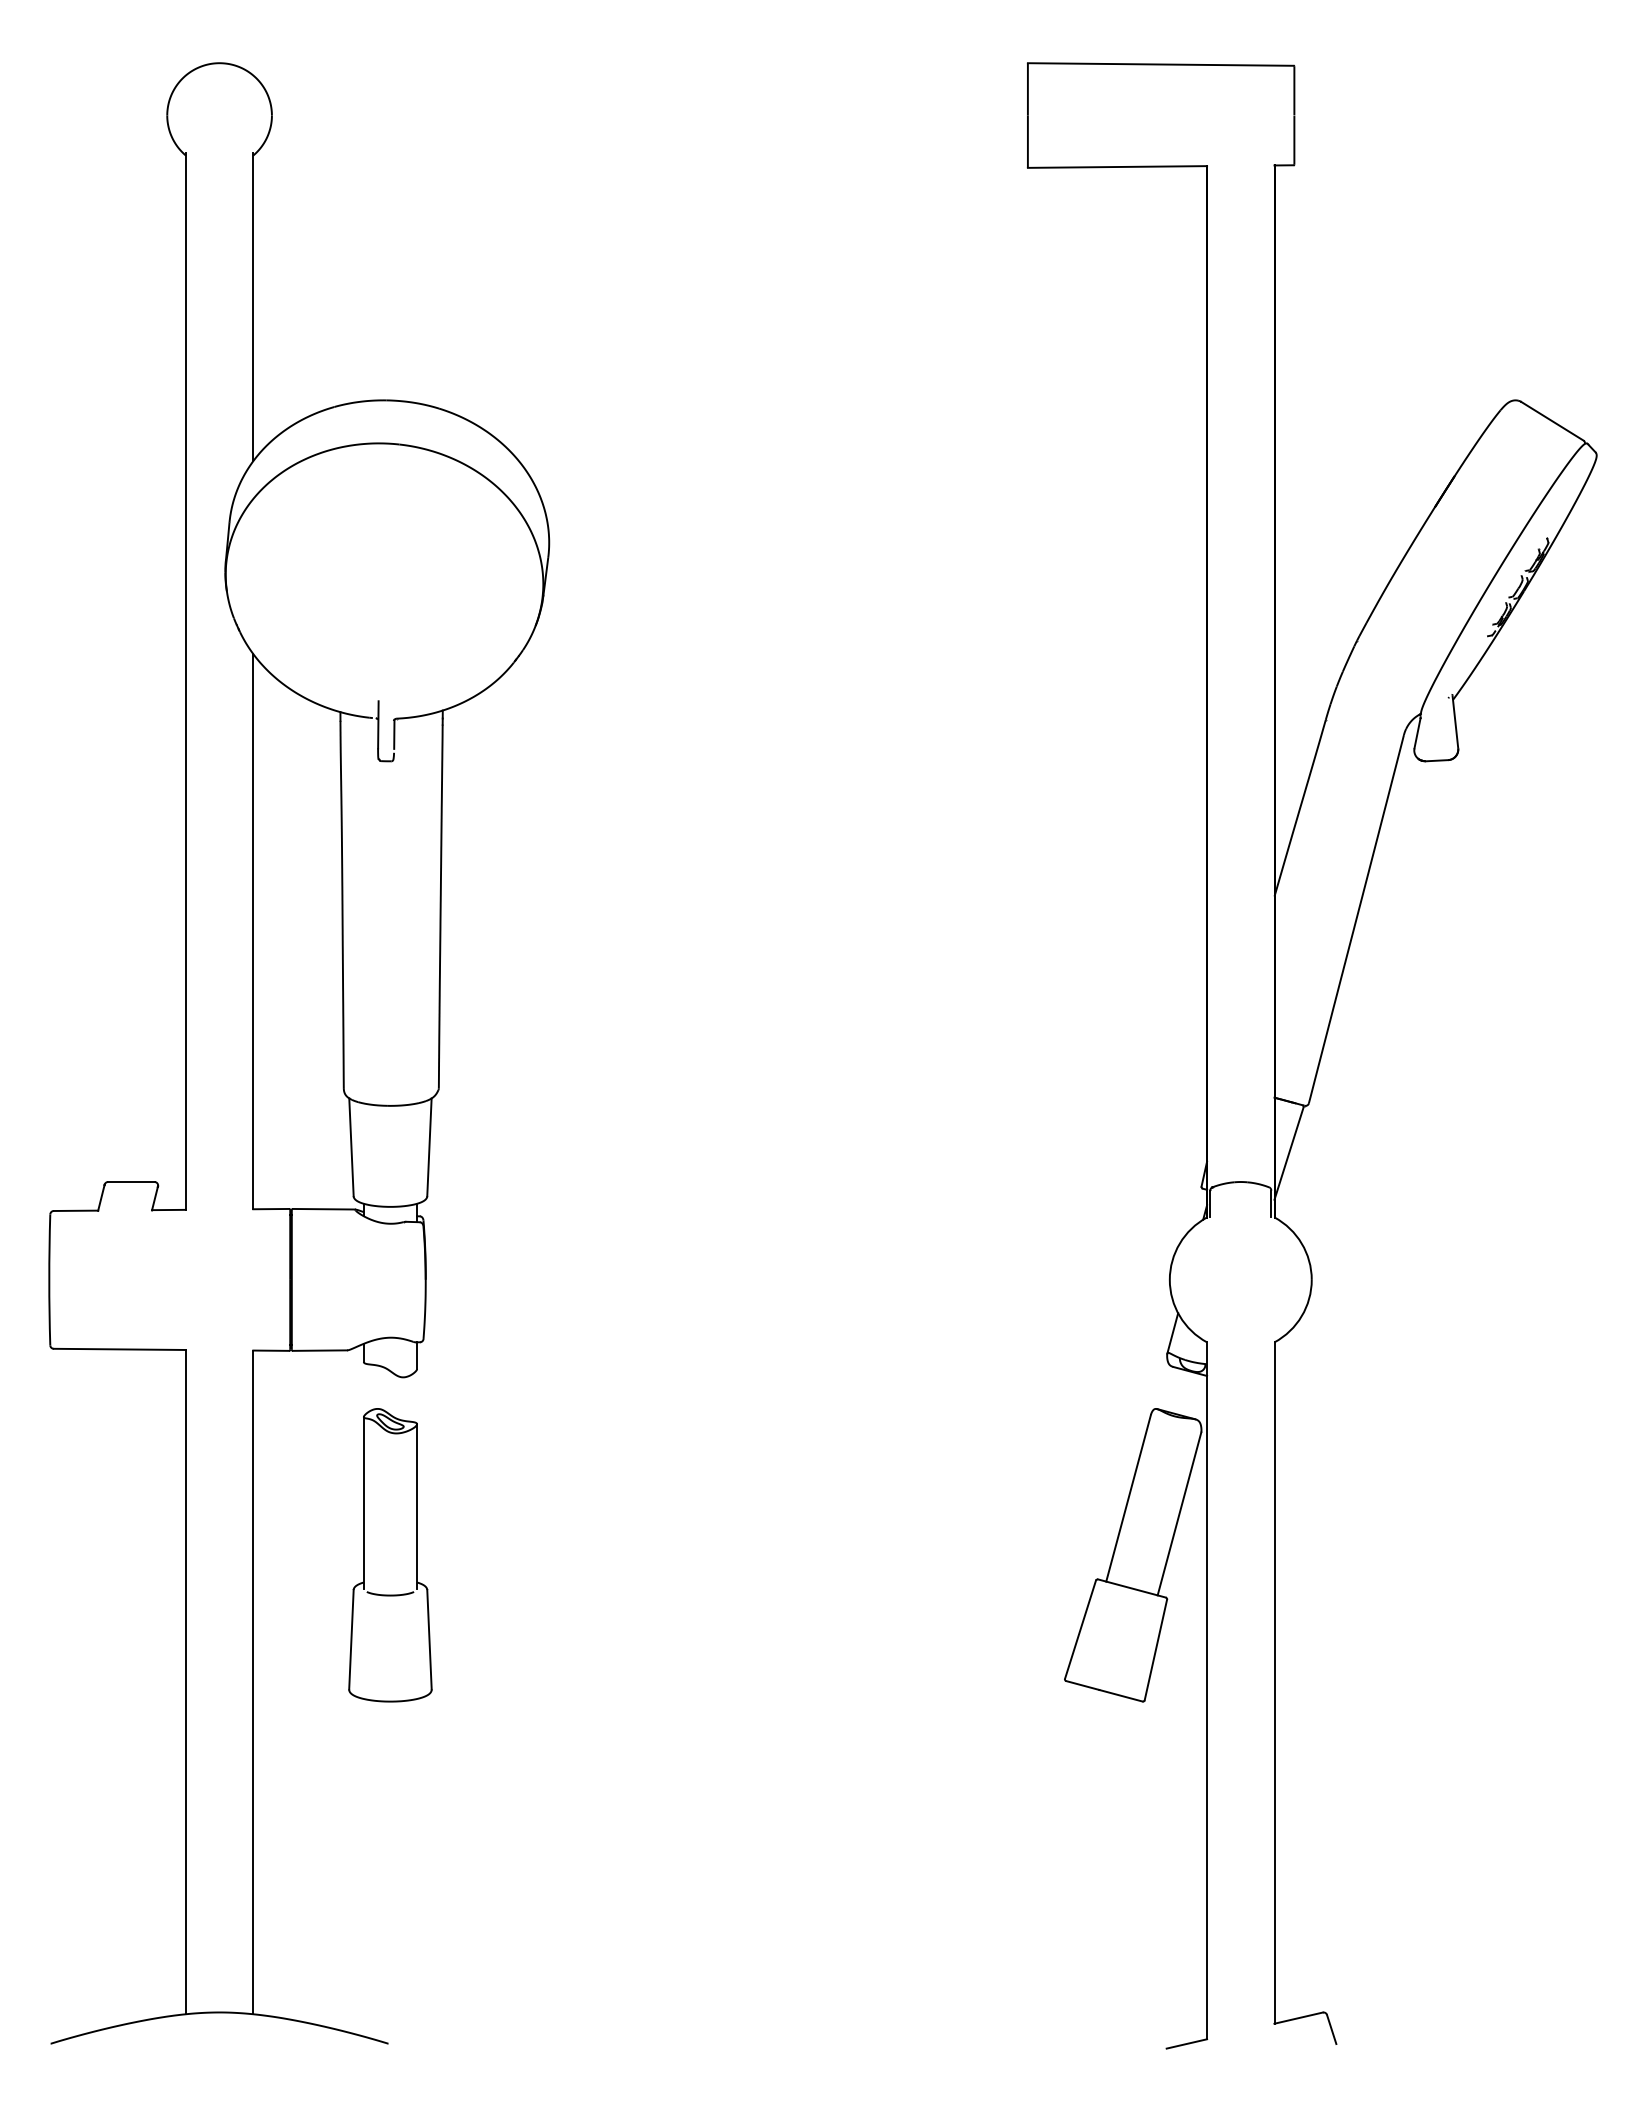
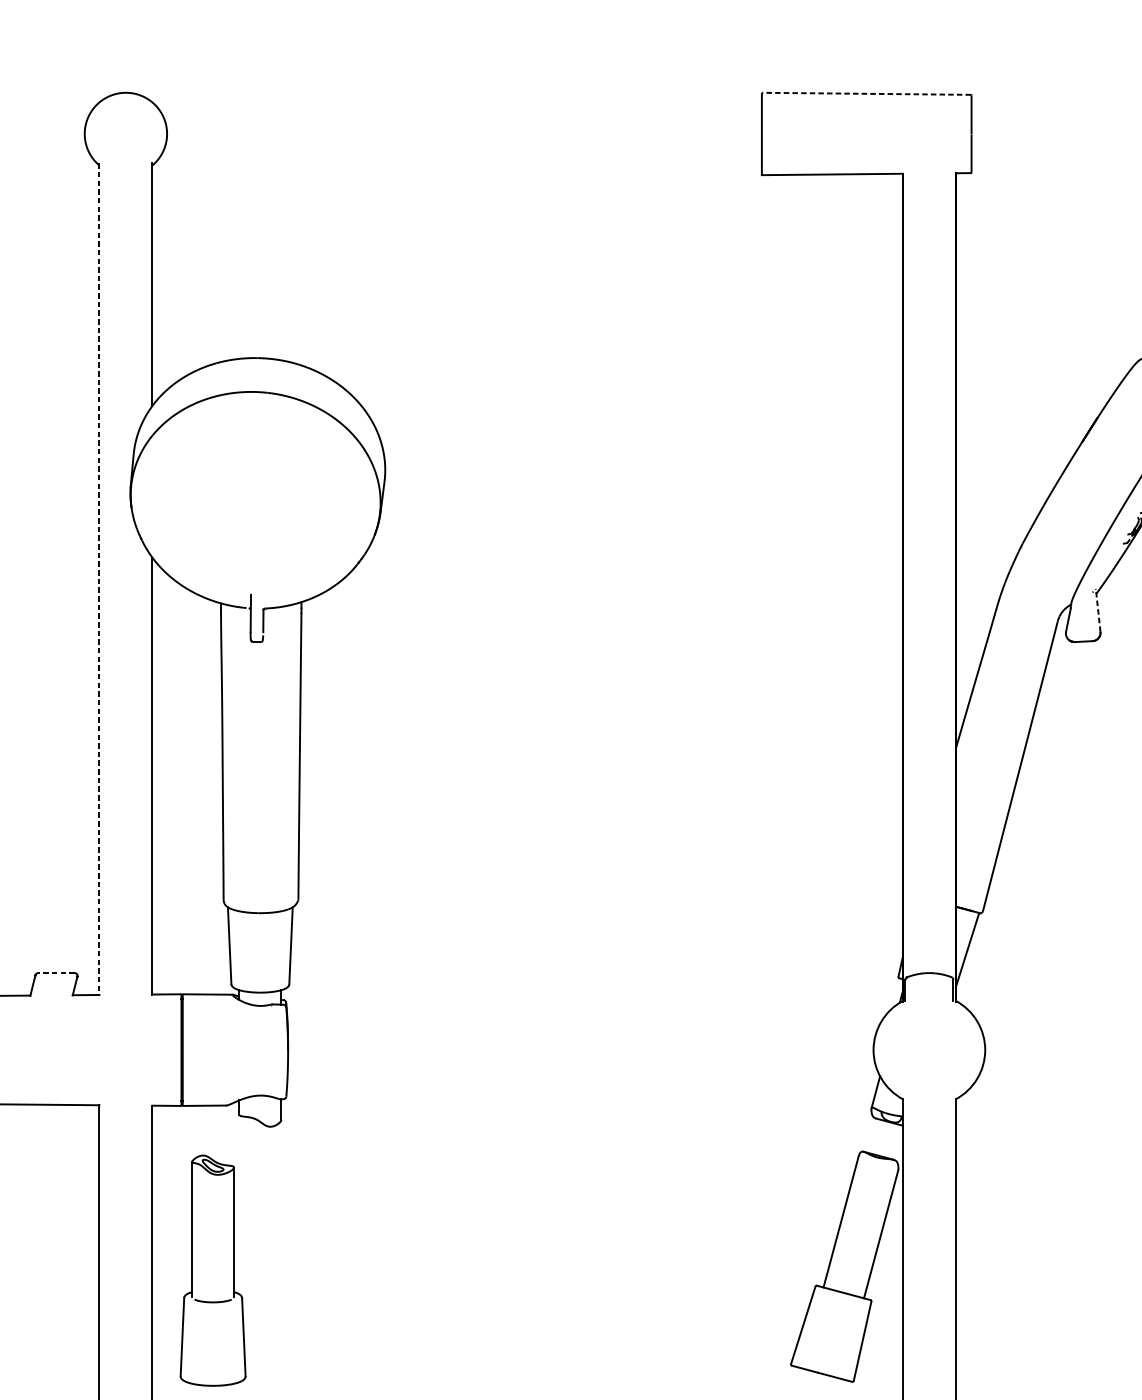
line: (1160, 64) -> (866, 93), solid -> dashed
line: (185, 681) -> (99, 579), solid -> dashed
line: (1455, 722) -> (1098, 611), solid -> dashed
line: (130, 1182) -> (55, 973), solid -> dashed
part: (390, 1555) -> (213, 1270), moved

